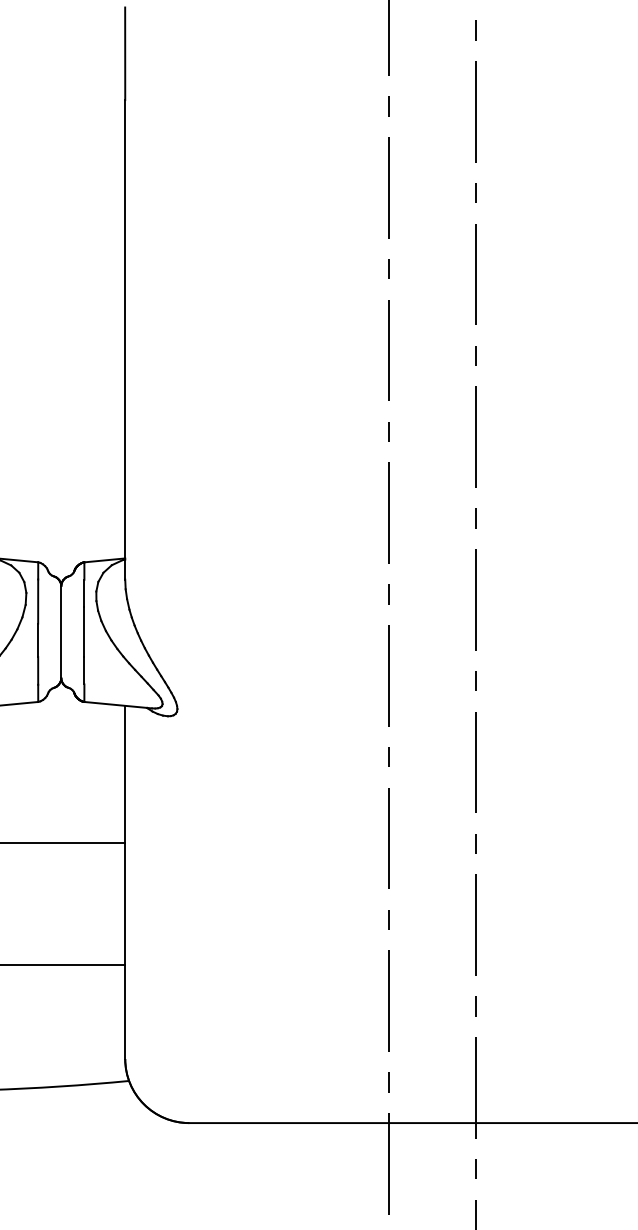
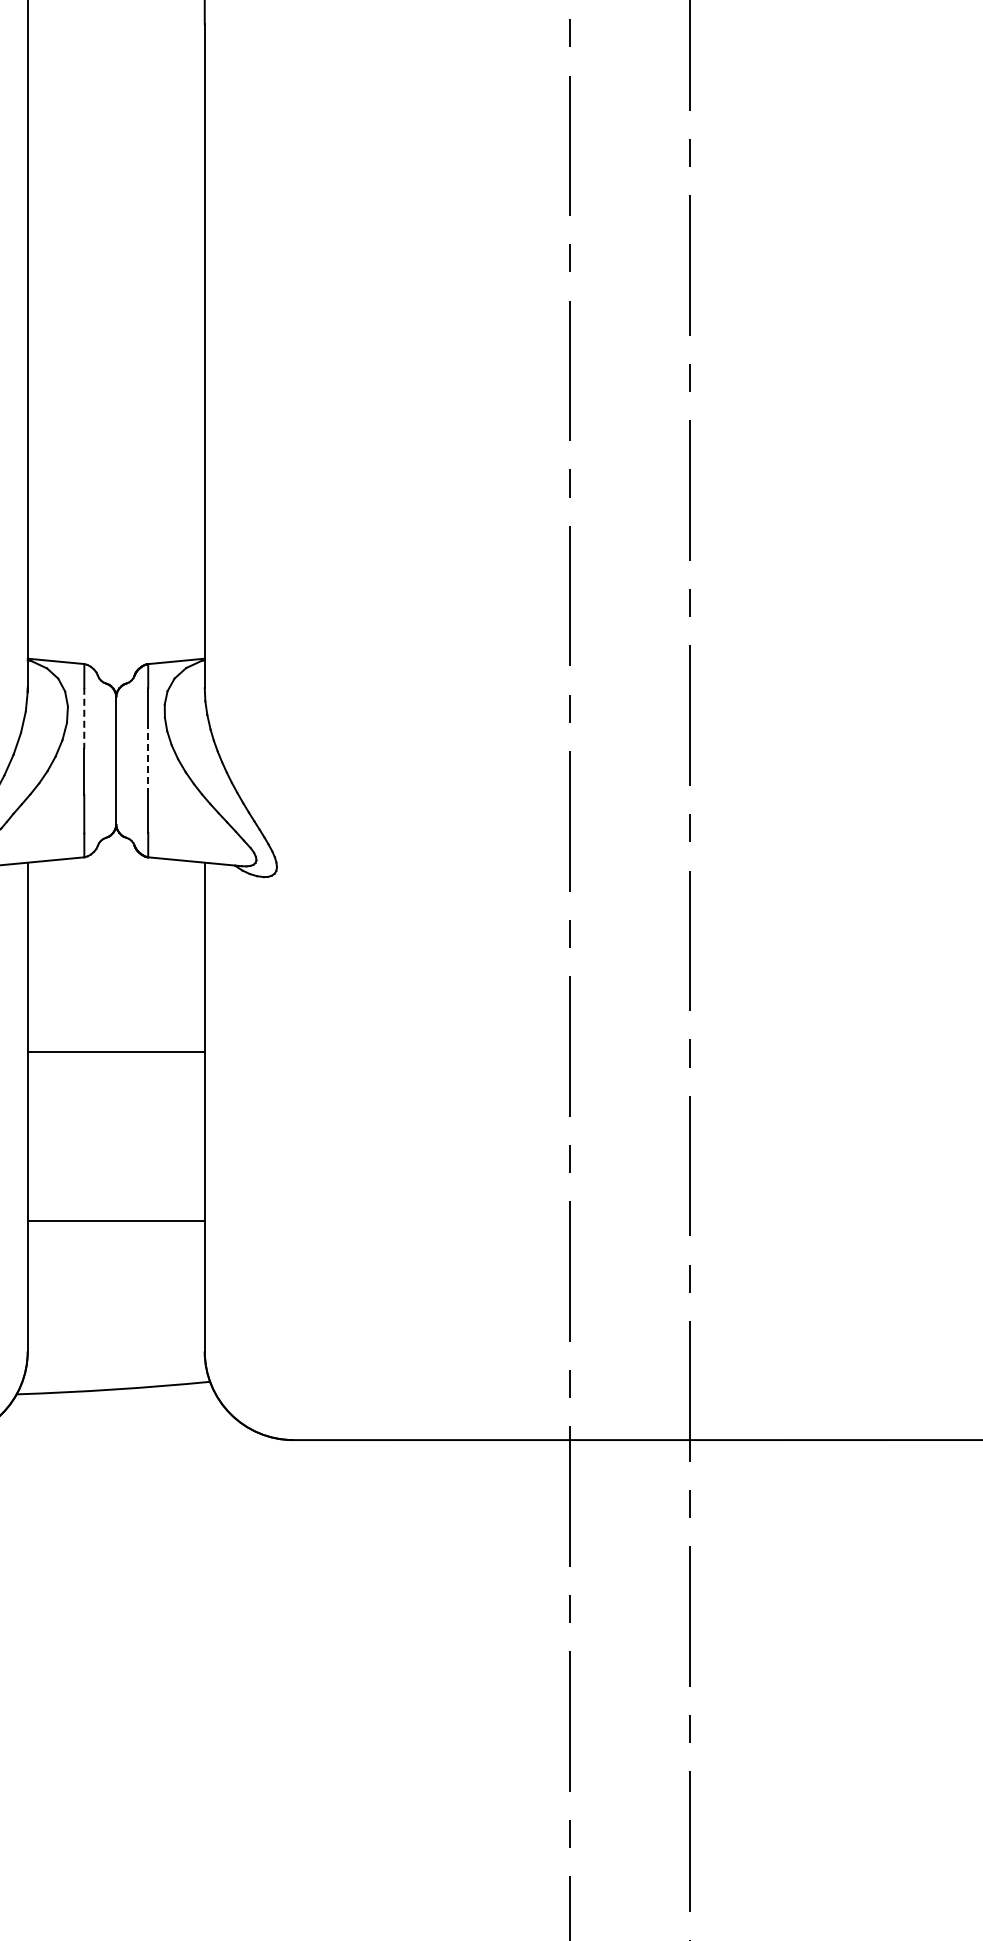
line: (38, 601) -> (84, 718), solid -> dashed
line: (84, 632) -> (148, 760), solid -> dashed

